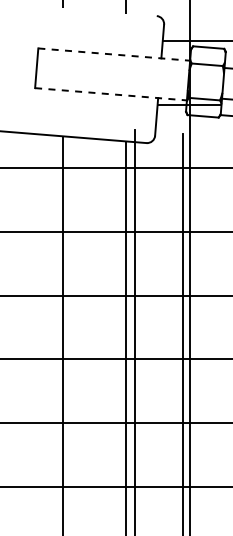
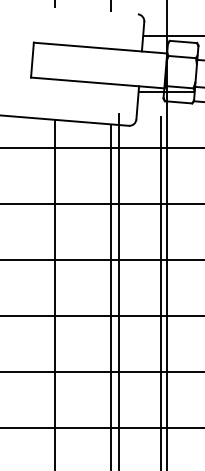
line: (114, 54) -> (100, 48), dashed -> solid
line: (111, 94) -> (98, 83), dashed -> solid

